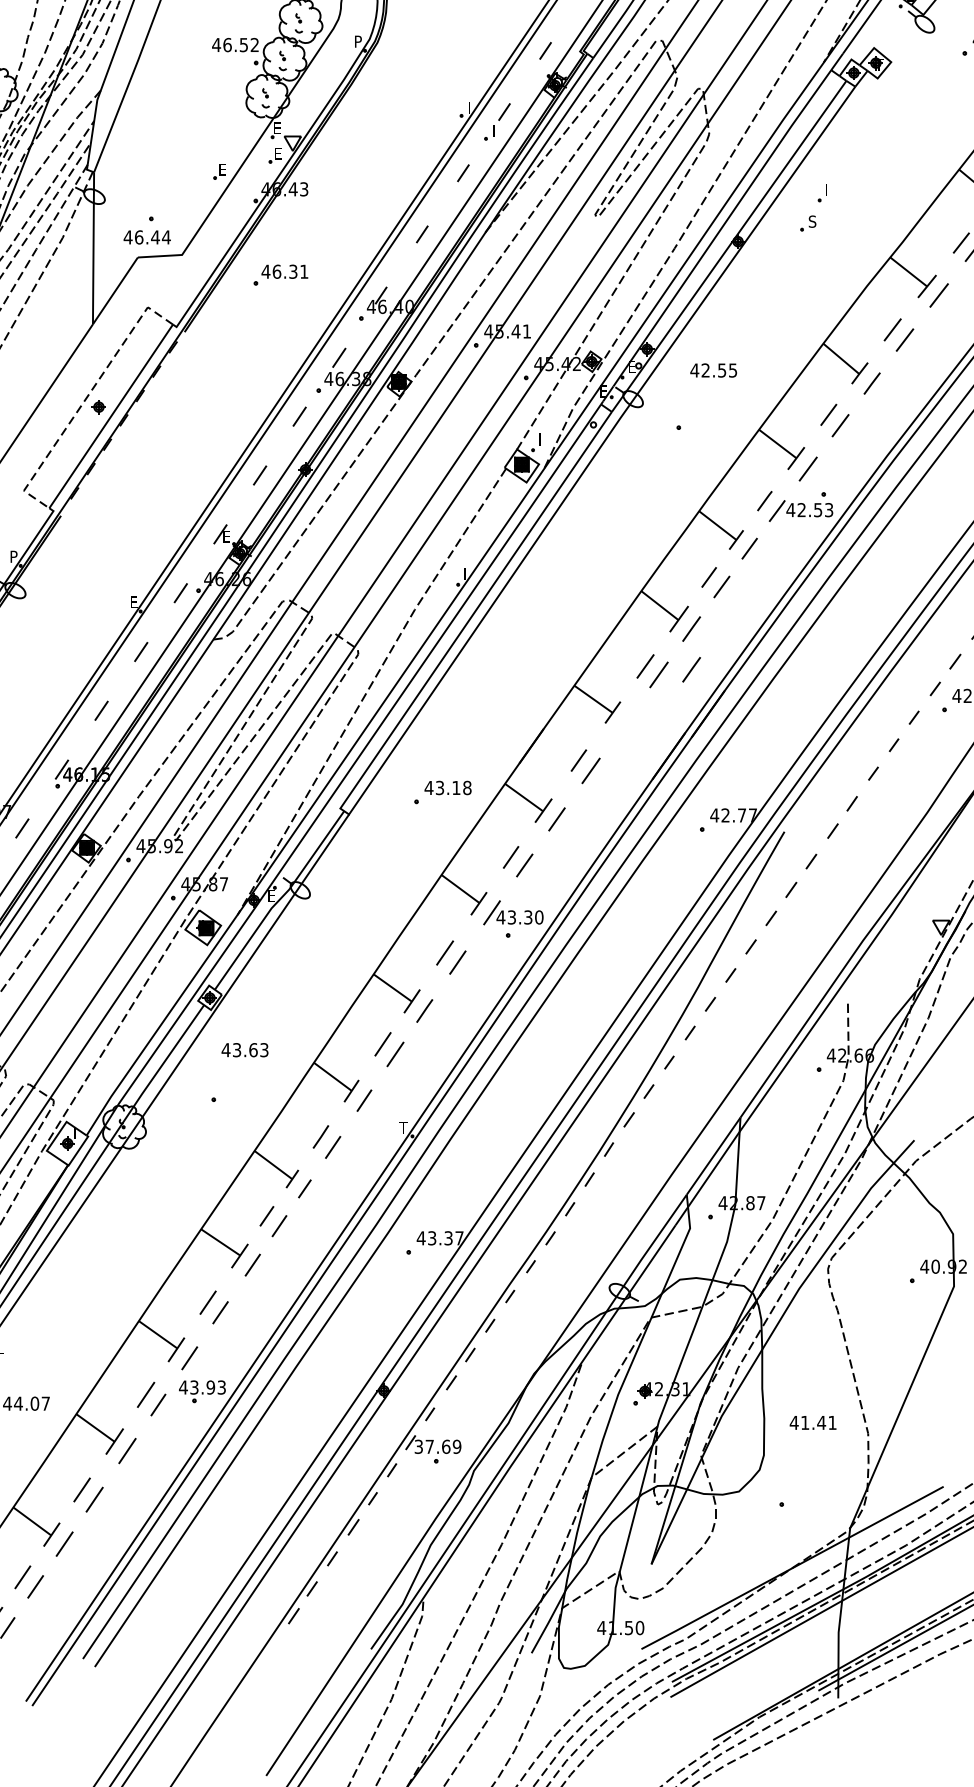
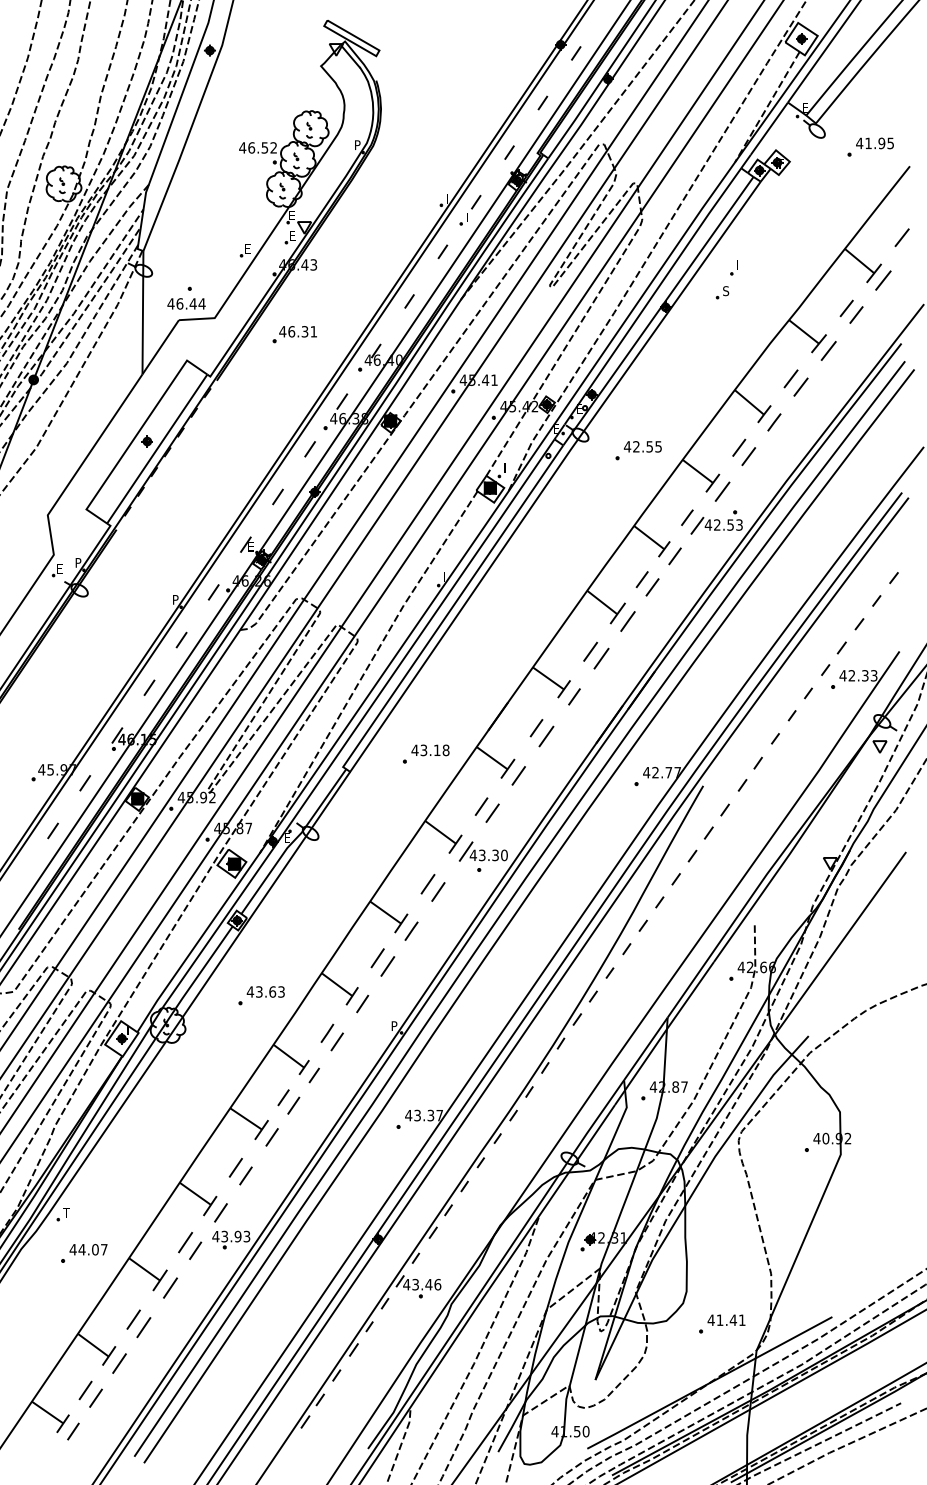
text: (713, 370) -> (642, 446), moved
line: (85, 399) -> (136, 435), dashed -> solid
text: (133, 601) -> (175, 599), E -> P
line: (691, 669) -> (627, 654), removed
line: (625, 721) -> (574, 696), added
text: (244, 1049) -> (265, 991), moved
text: (403, 1127) -> (394, 1025), T -> P
text: (813, 1421) -> (726, 1319), moved
text: (438, 1446) -> (422, 1284), 37.69 -> 43.46

